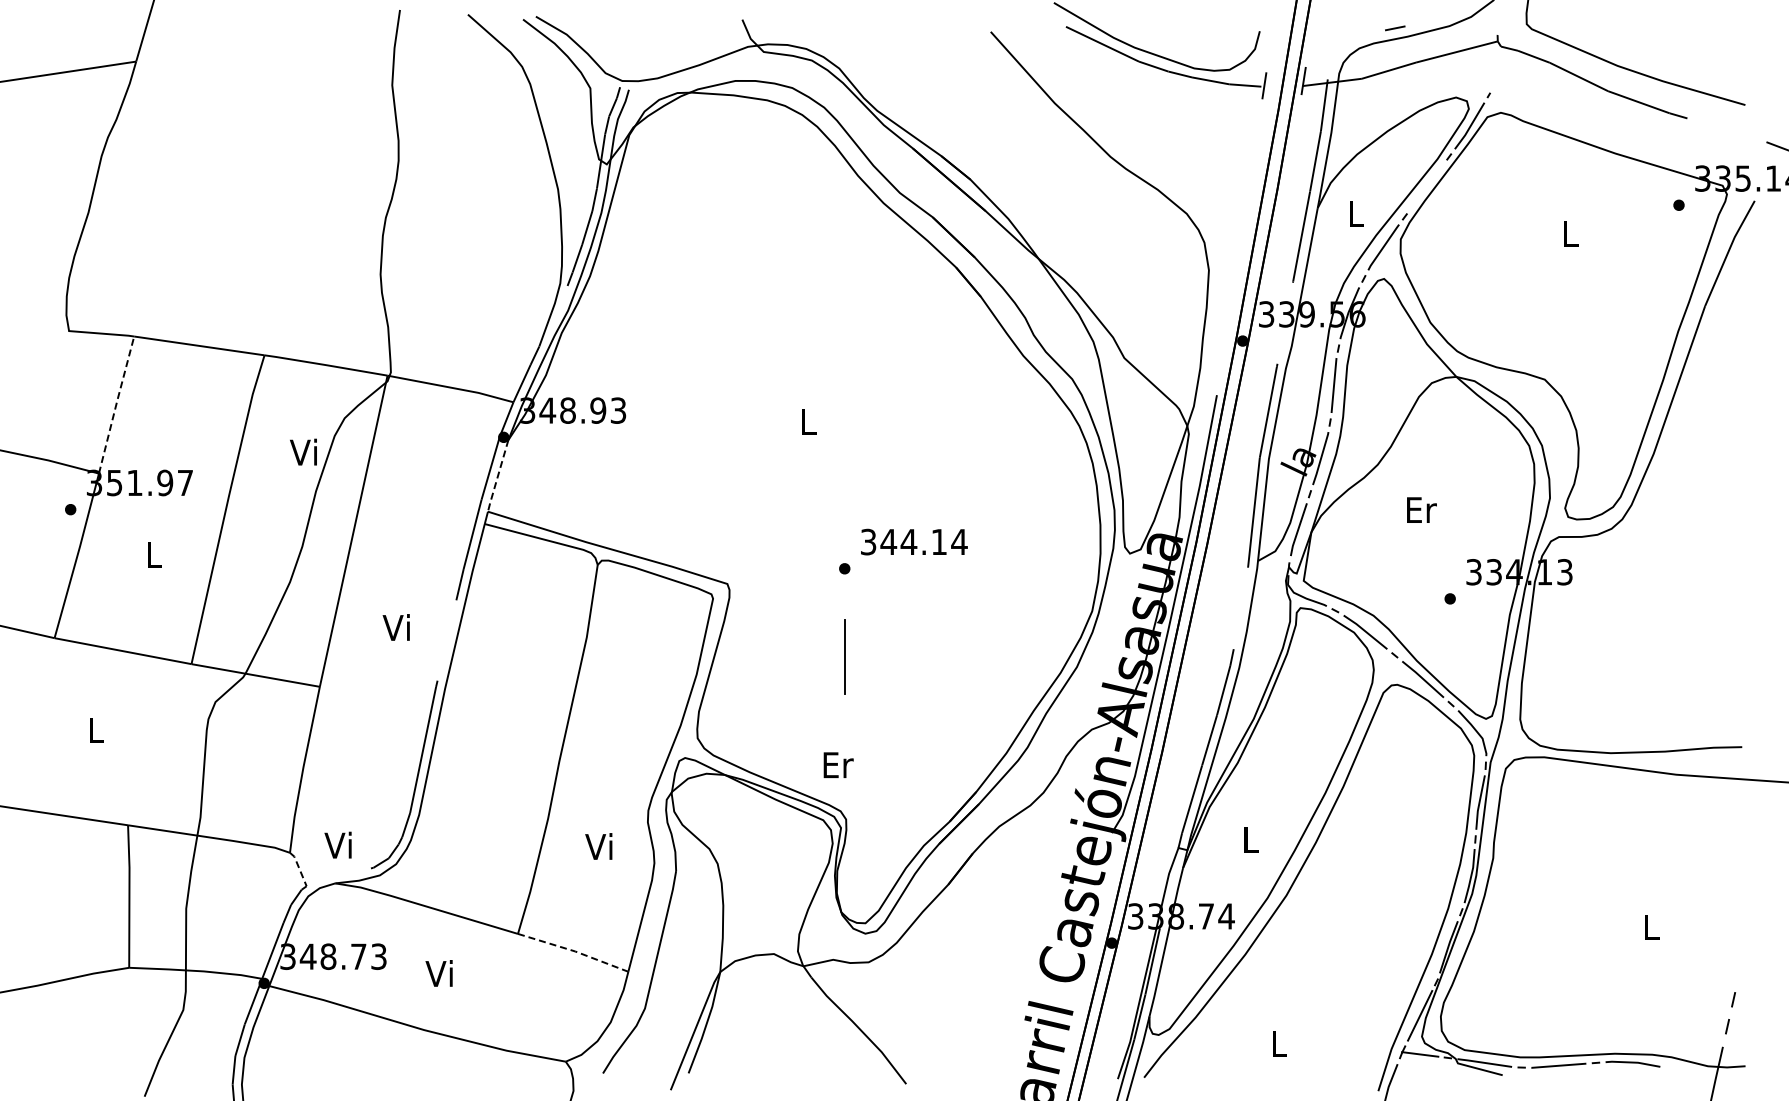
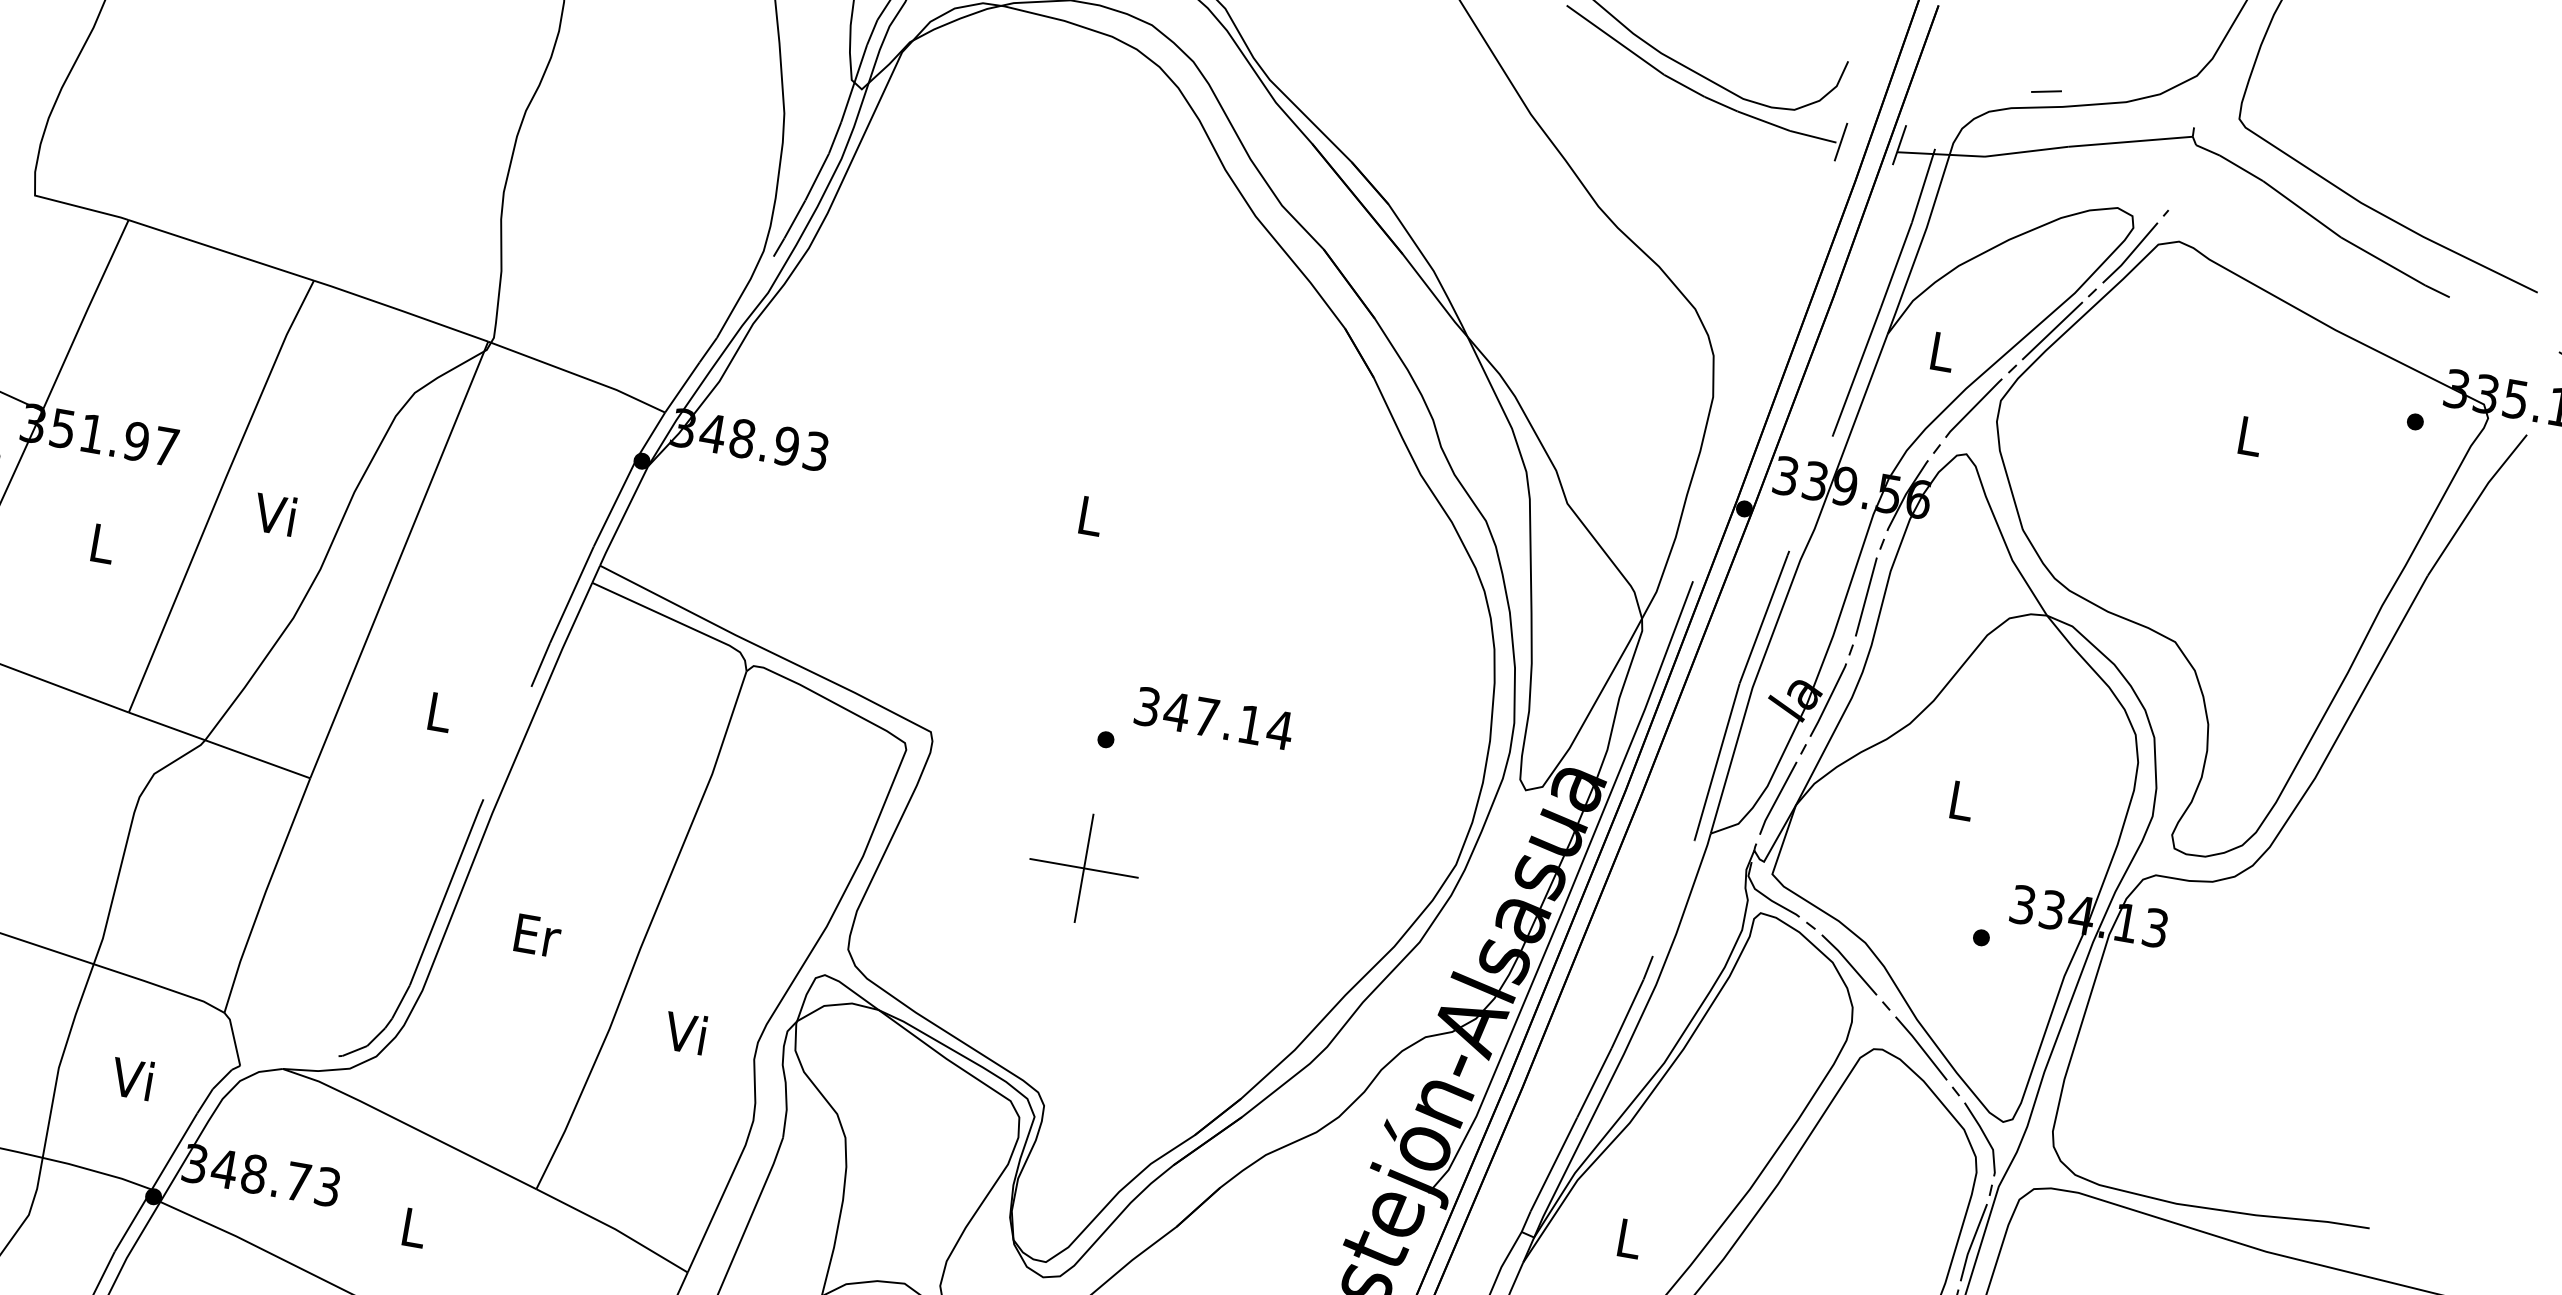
line: (1426, 186) -> (2051, 330), added
line: (116, 404) -> (85, 314), dashed -> solid
text: (303, 451) -> (274, 513), moved
line: (497, 476) -> (622, 516), dashed -> solid
text: (1421, 509) -> (1962, 800), Er -> L
text: (908, 541) -> (1205, 716), 344.14 -> 347.14
text: (395, 627) -> (435, 711), Vi -> L
line: (844, 656) -> (1083, 867), added
text: (838, 764) -> (537, 934), moved
text: (337, 844) -> (131, 1077), moved
text: (598, 846) -> (684, 1032), moved
line: (299, 868) -> (234, 1038), dashed -> solid
line: (574, 951) -> (614, 1229), dashed -> solid
text: (438, 973) -> (410, 1226), Vi -> L

